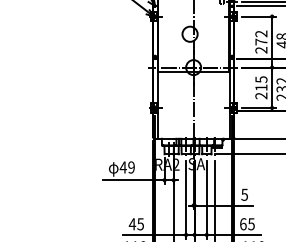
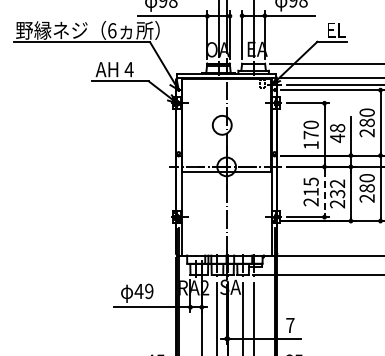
text: (260, 41) -> (310, 134), 272 -> 170
line: (272, 88) -> (324, 192), solid -> dashed
text: (244, 194) -> (290, 325), 5 -> 7

